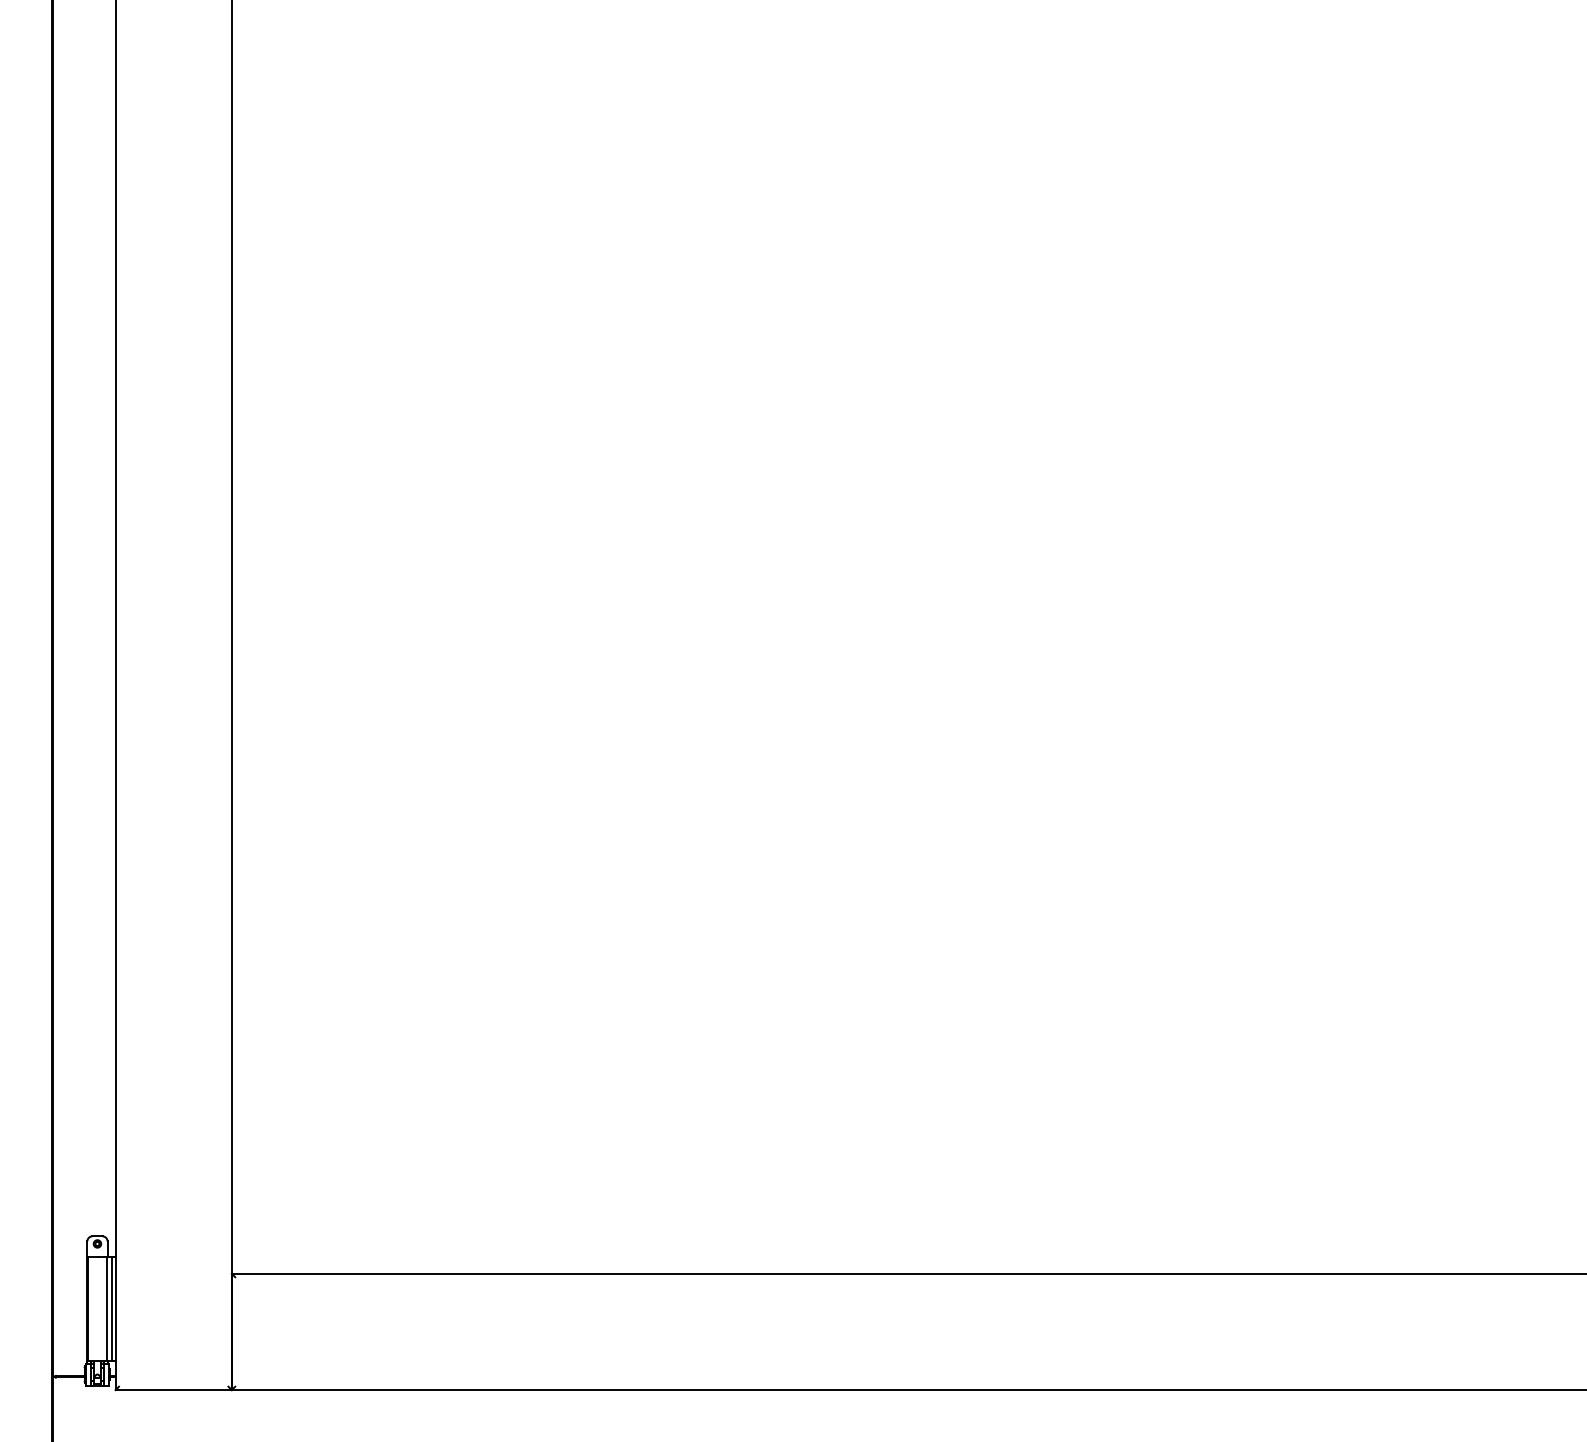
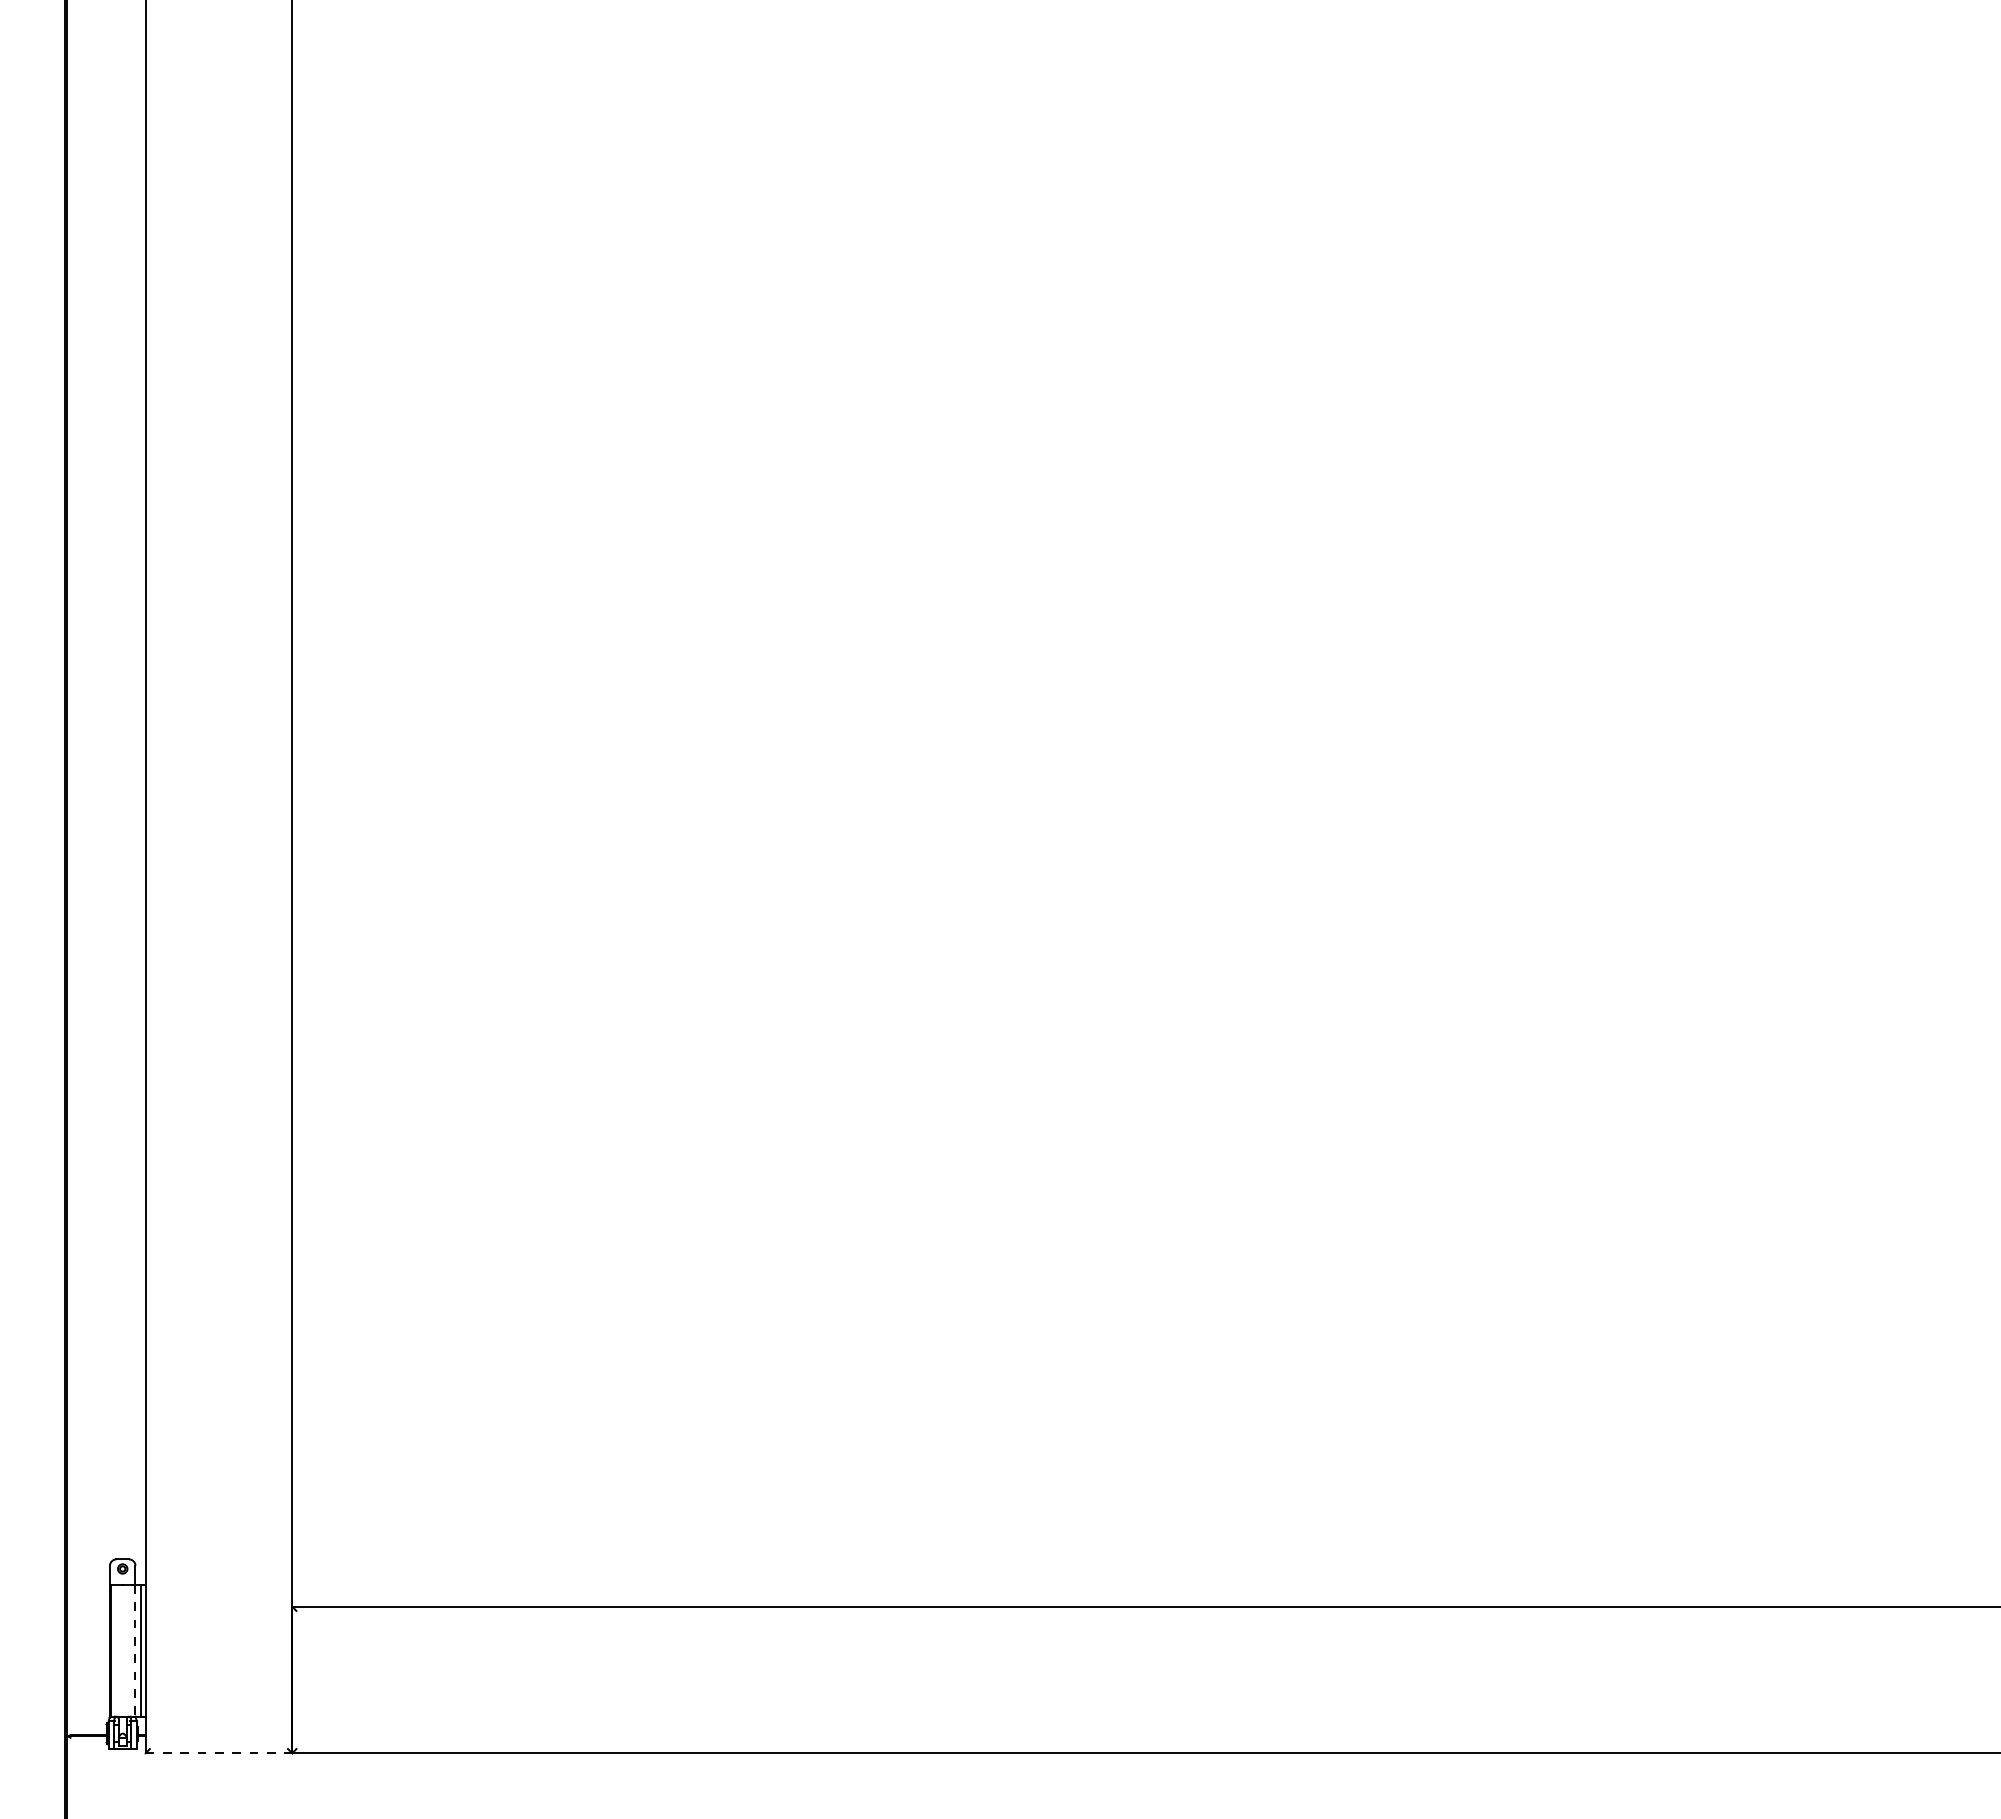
line: (107, 1309) -> (135, 1651), solid -> dashed
line: (174, 1390) -> (219, 1753), solid -> dashed

